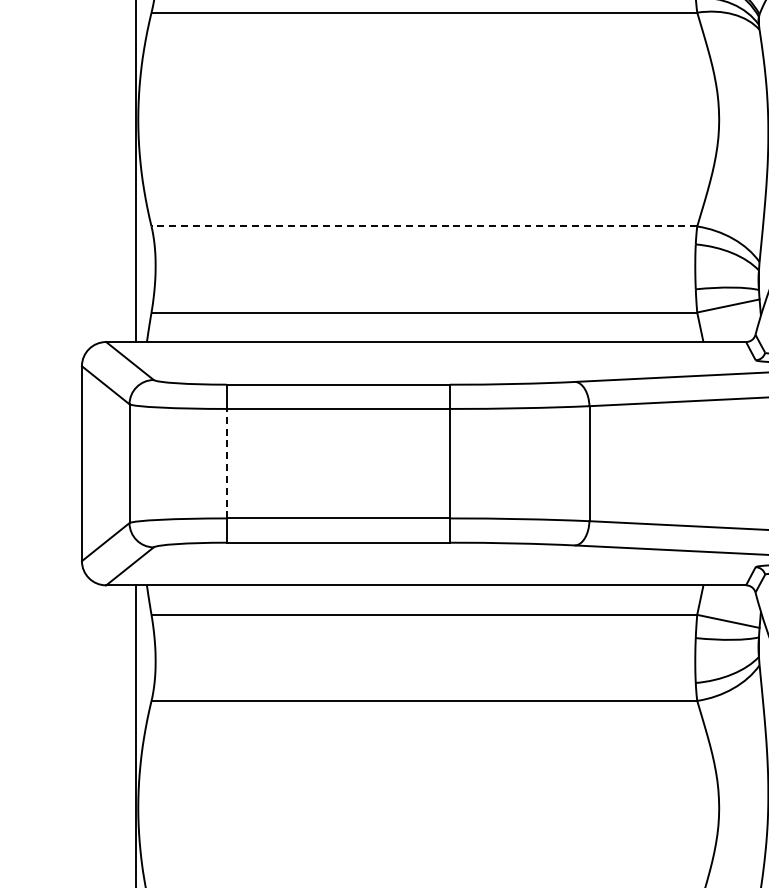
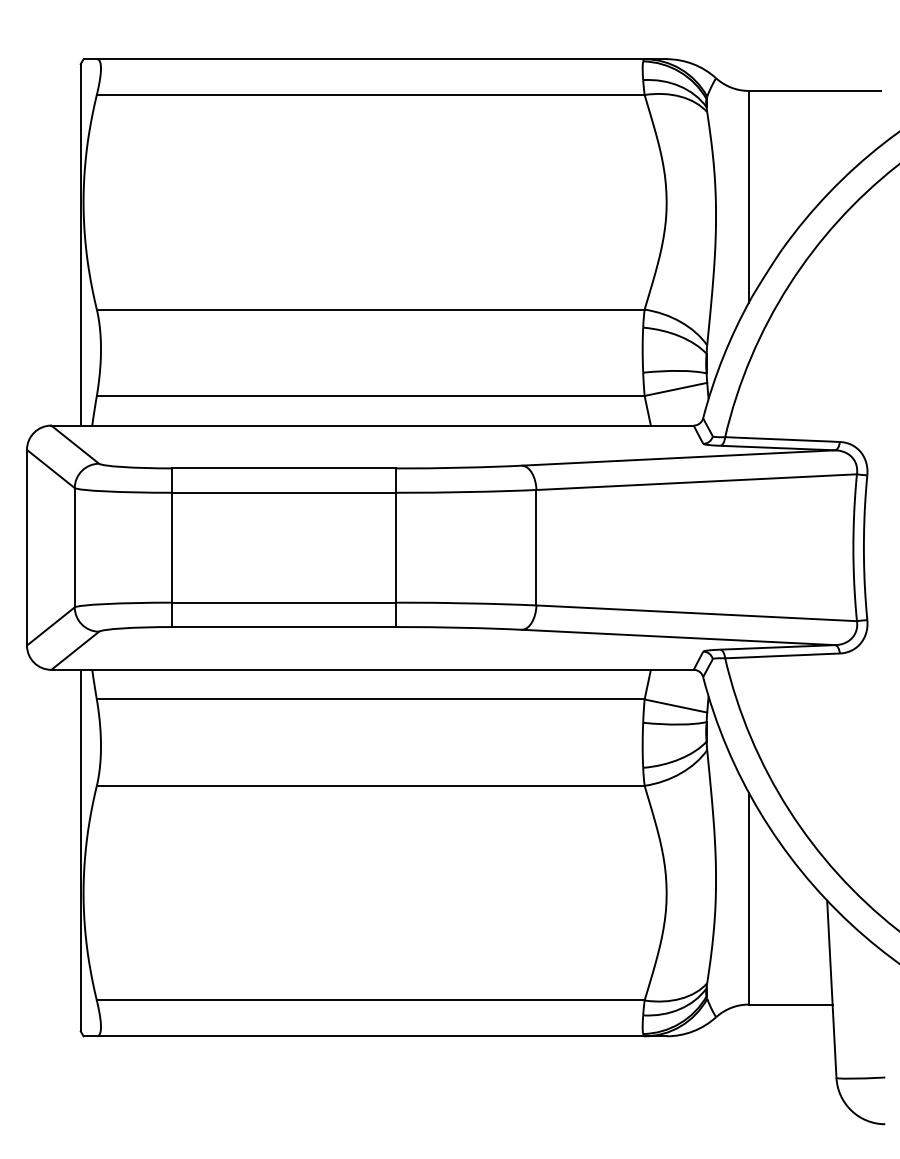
line: (424, 226) -> (370, 309), dashed -> solid
line: (226, 463) -> (172, 547), dashed -> solid

